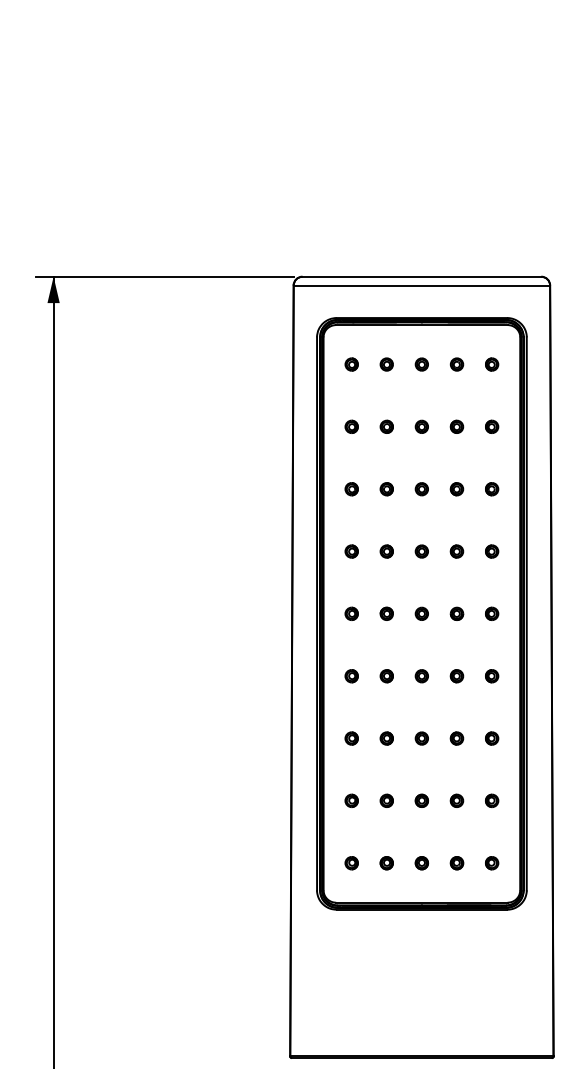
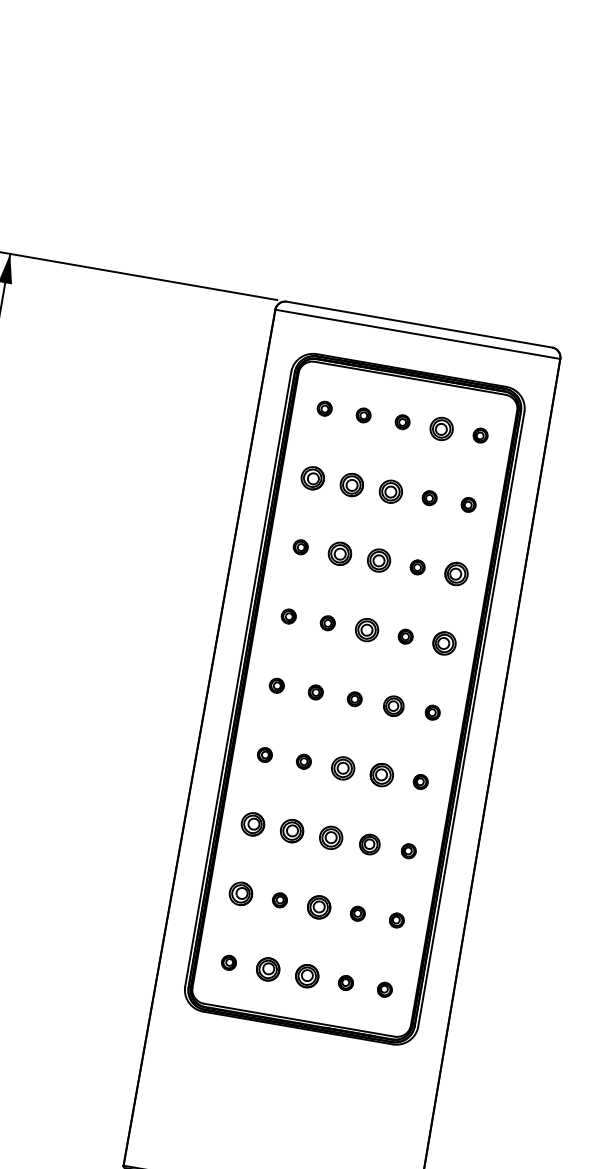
part: (456, 364) -> (441, 428), size x1.6
part: (351, 426) -> (312, 477), size x1.6
part: (386, 426) -> (351, 484), size x1.6
part: (421, 426) -> (390, 490), size x1.6
part: (386, 489) -> (339, 554), size x1.6
part: (421, 489) -> (378, 560), size x1.6
part: (492, 489) -> (457, 574), size x1.6
part: (421, 551) -> (366, 629), size x1.6
part: (492, 551) -> (445, 643), size x1.6
part: (456, 613) -> (393, 705), size x1.4
part: (421, 676) -> (342, 768), size x1.6
part: (456, 676) -> (381, 775), size x1.6
part: (351, 738) -> (252, 824), size x1.6
part: (386, 738) -> (291, 830), size x1.6
part: (421, 738) -> (330, 837), size x1.6
part: (456, 738) -> (369, 844), size x1.4
part: (351, 800) -> (240, 893), size x1.6
part: (421, 800) -> (318, 906), size x1.6
part: (386, 863) -> (267, 969), size x1.6
part: (421, 863) -> (306, 976), size x1.6

